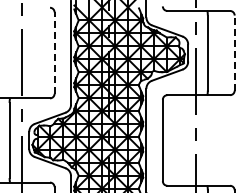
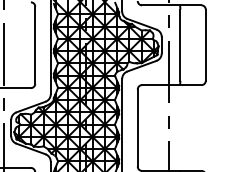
line: (54, 53) -> (35, 45), dashed -> solid
line: (234, 53) -> (205, 45), dashed -> solid

